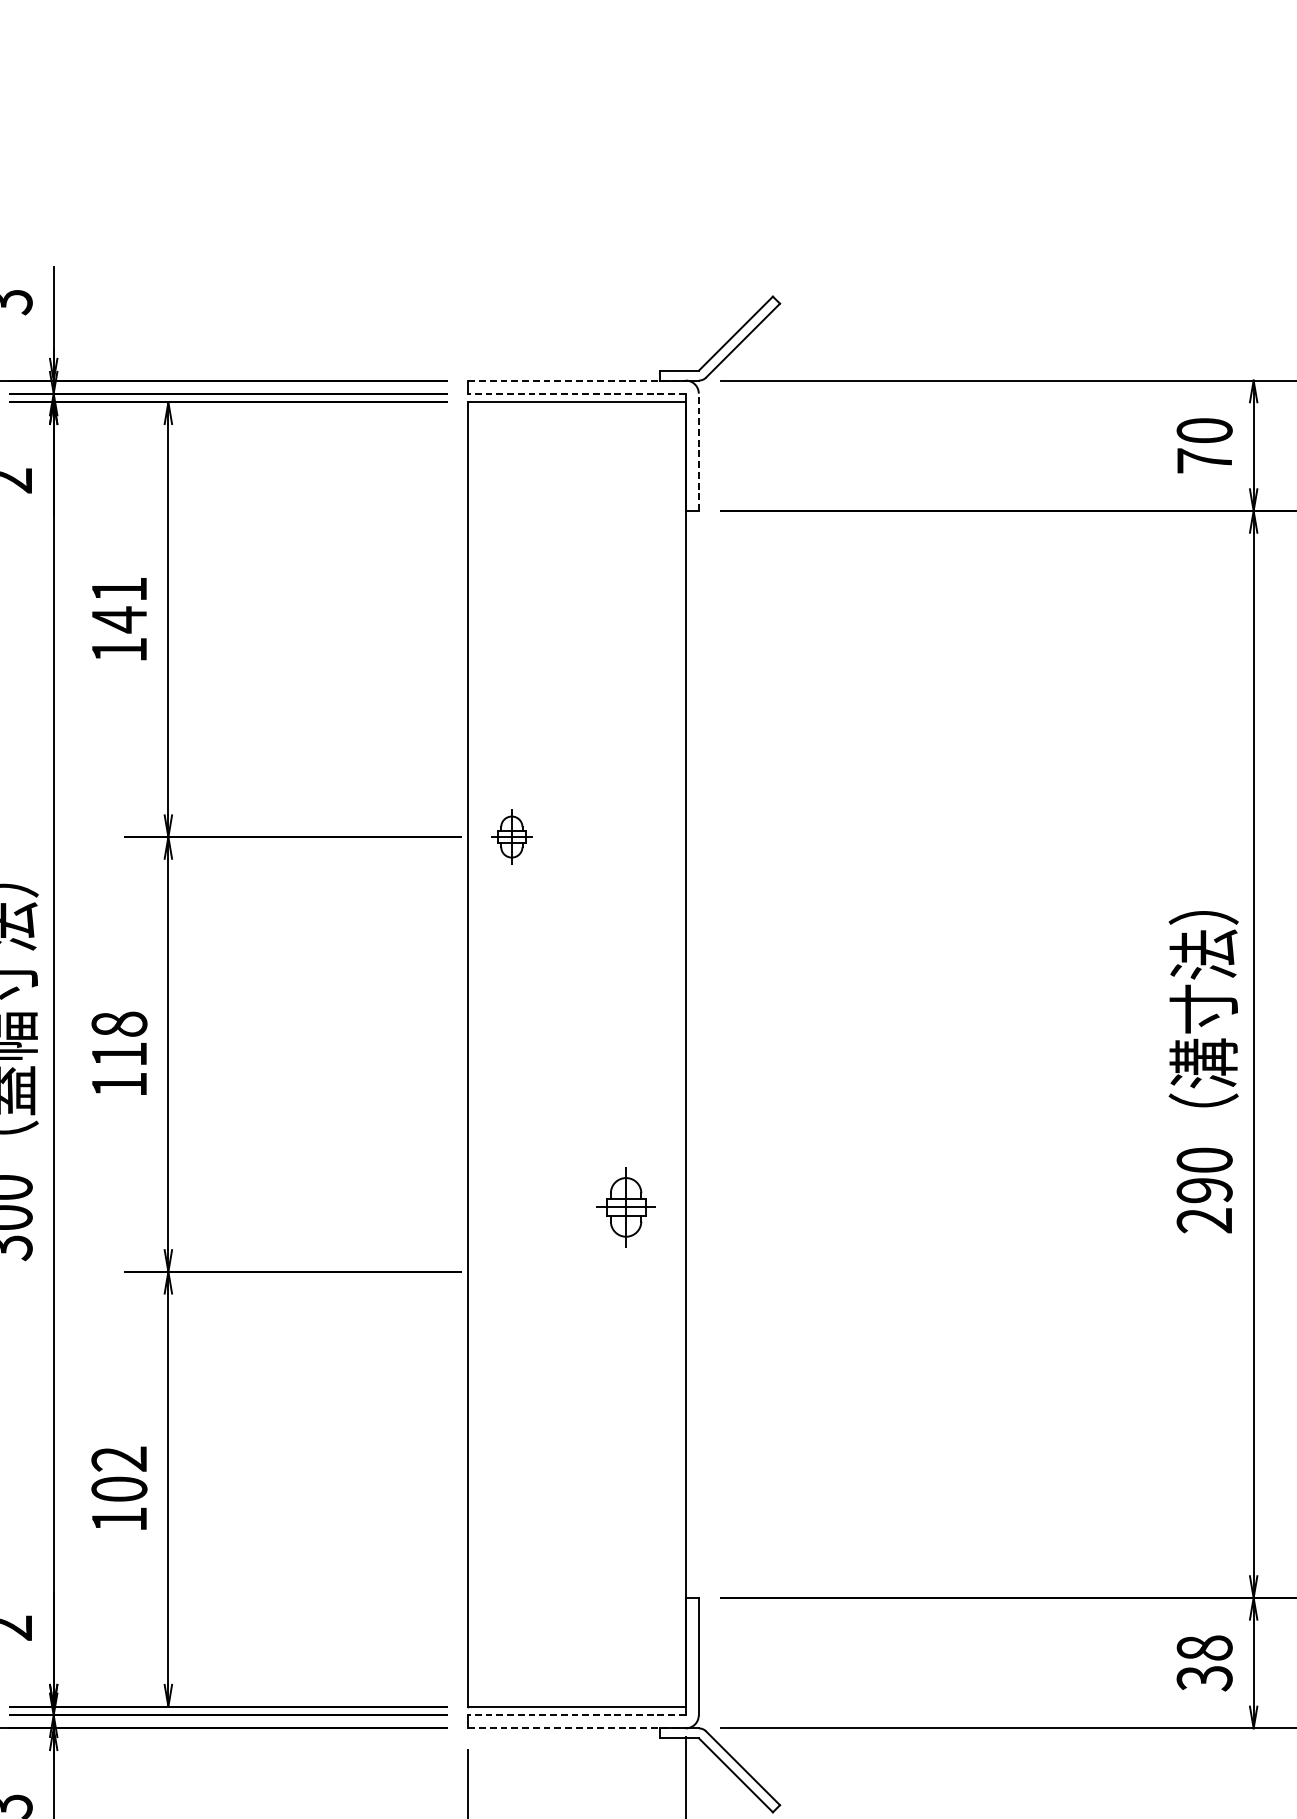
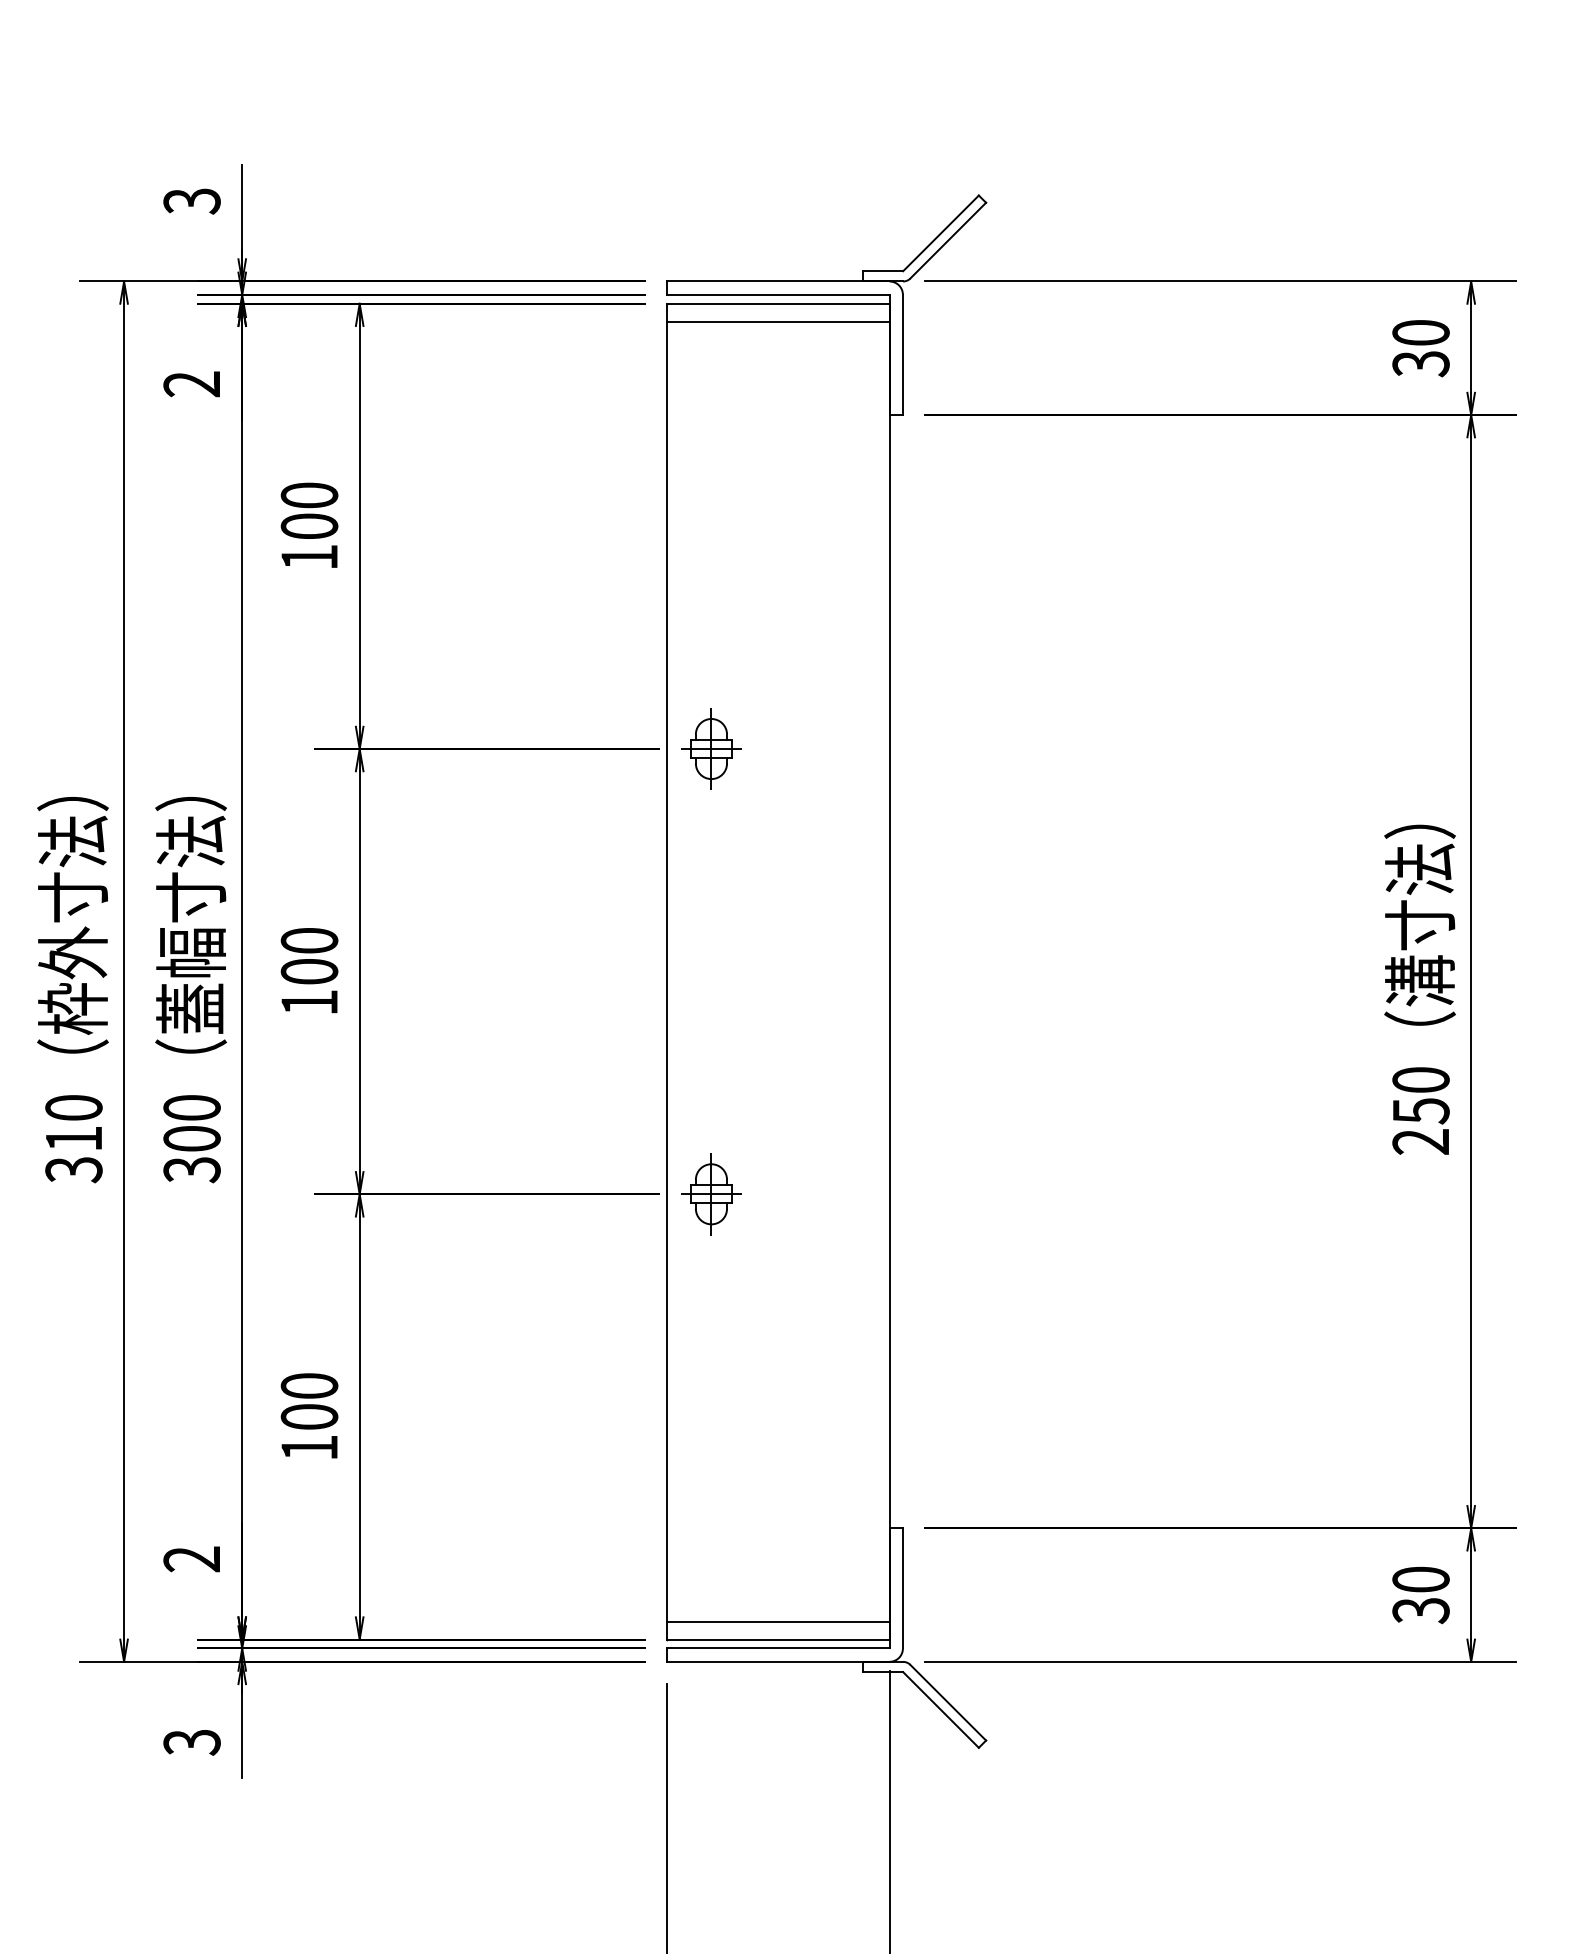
line: (577, 380) -> (778, 281), dashed -> solid
line: (576, 393) -> (777, 294), dashed -> solid
line: (576, 419) -> (777, 321), added
line: (698, 451) -> (902, 354), dashed -> solid
text: (1204, 460) -> (1420, 363), 70 -> 30
text: (119, 605) -> (309, 511), 141 -> 100
part: (511, 836) -> (711, 748), size x1.43
text: (119, 1038) -> (309, 955), 118 -> 100
text: (1204, 1190) -> (1420, 1111), 290 -> 250
part: (626, 1207) -> (711, 1194), moved
text: (119, 1458) -> (309, 1385), 102 -> 100
text: (1204, 1647) -> (1420, 1579), 38 -> 30
line: (576, 1688) -> (777, 1621), added
line: (576, 1715) -> (777, 1648), dashed -> solid
line: (577, 1728) -> (778, 1661), dashed -> solid

